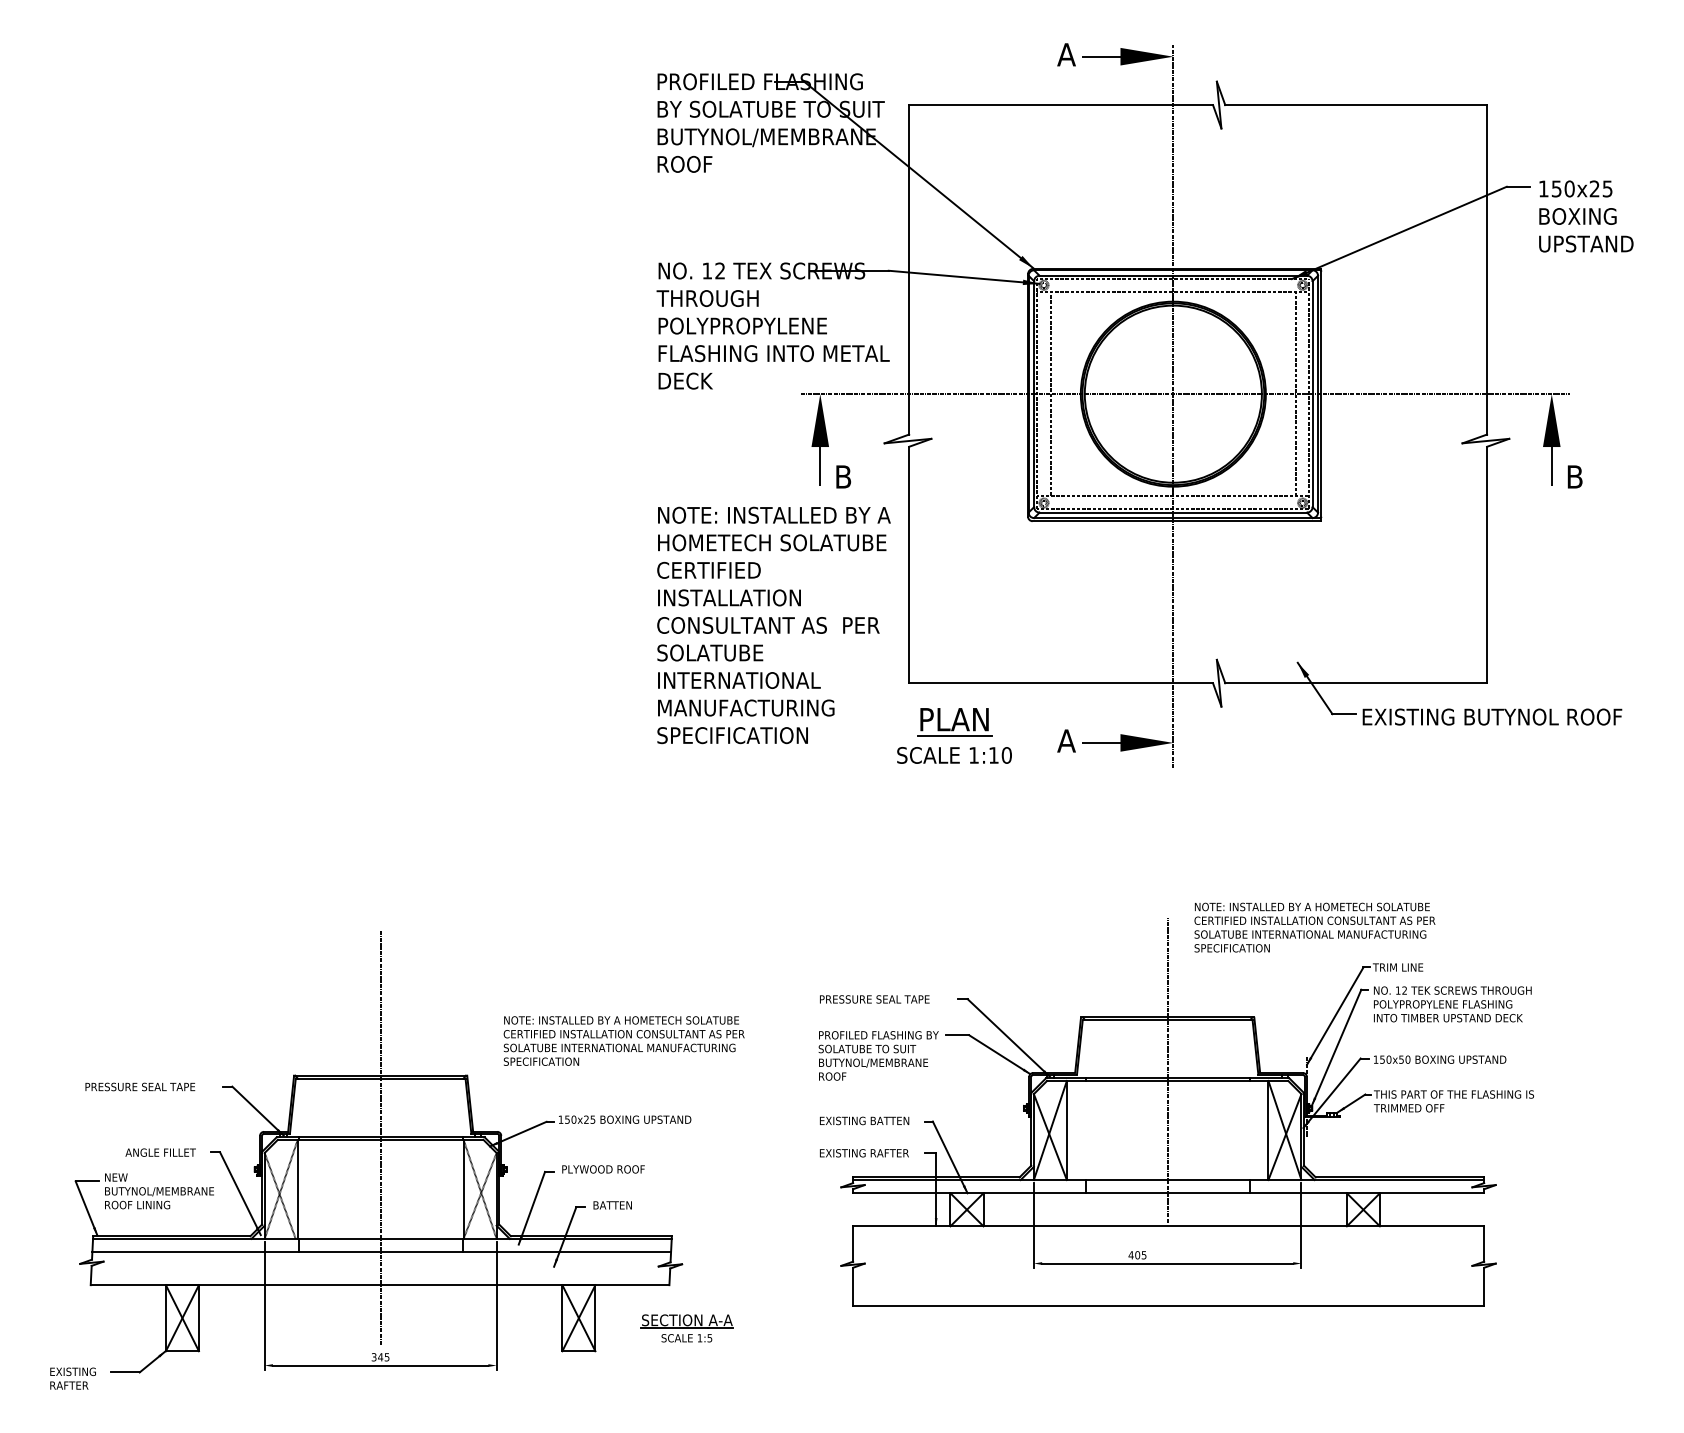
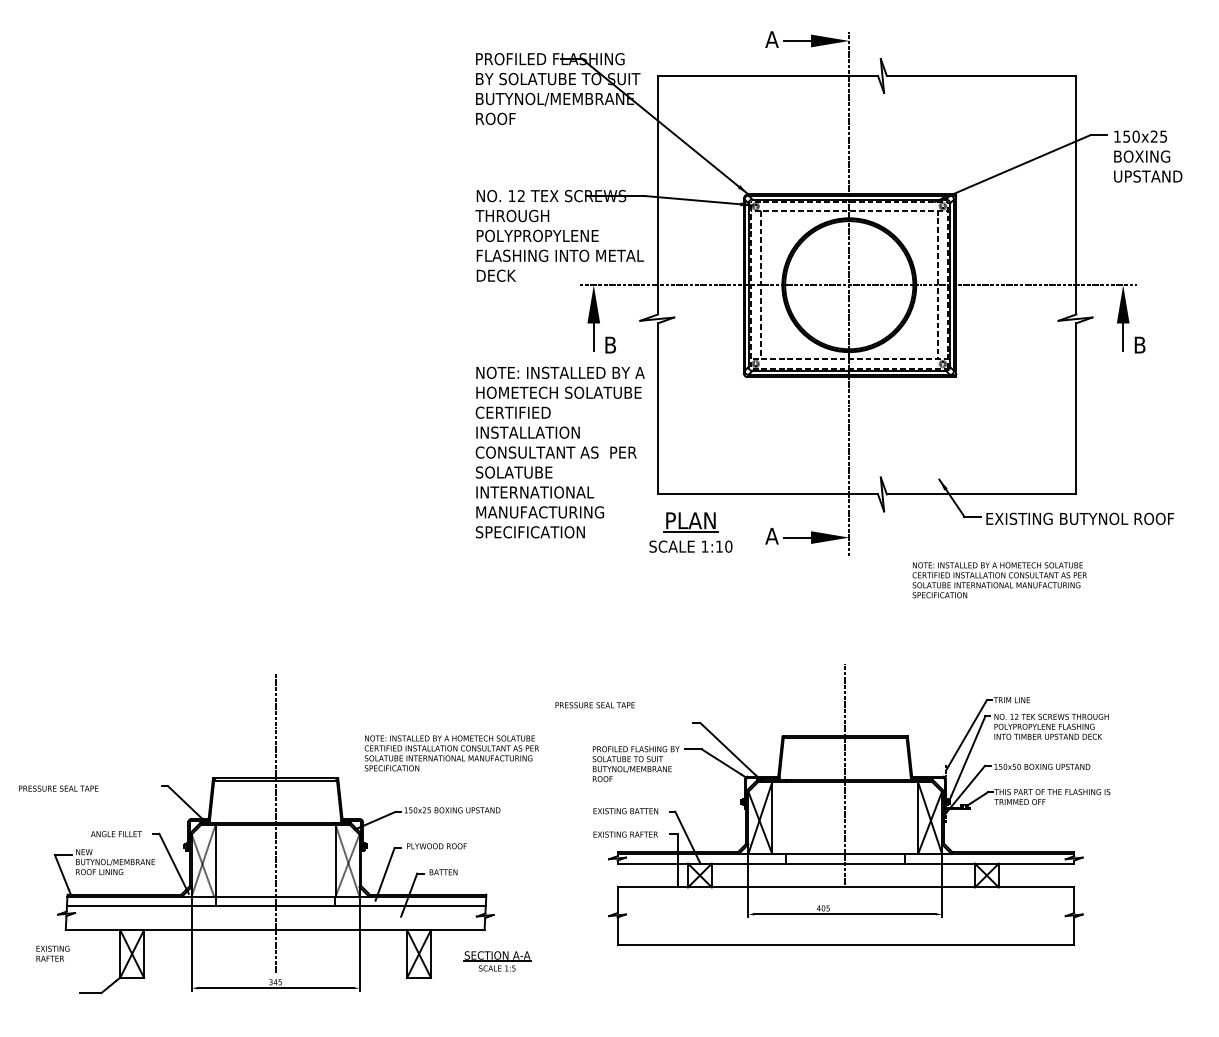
text: (1314, 927) -> (999, 580), moved
text: (873, 999) -> (594, 705), moved
text: (140, 1086) -> (58, 788), moved
text: (72, 1378) -> (52, 953), moved

